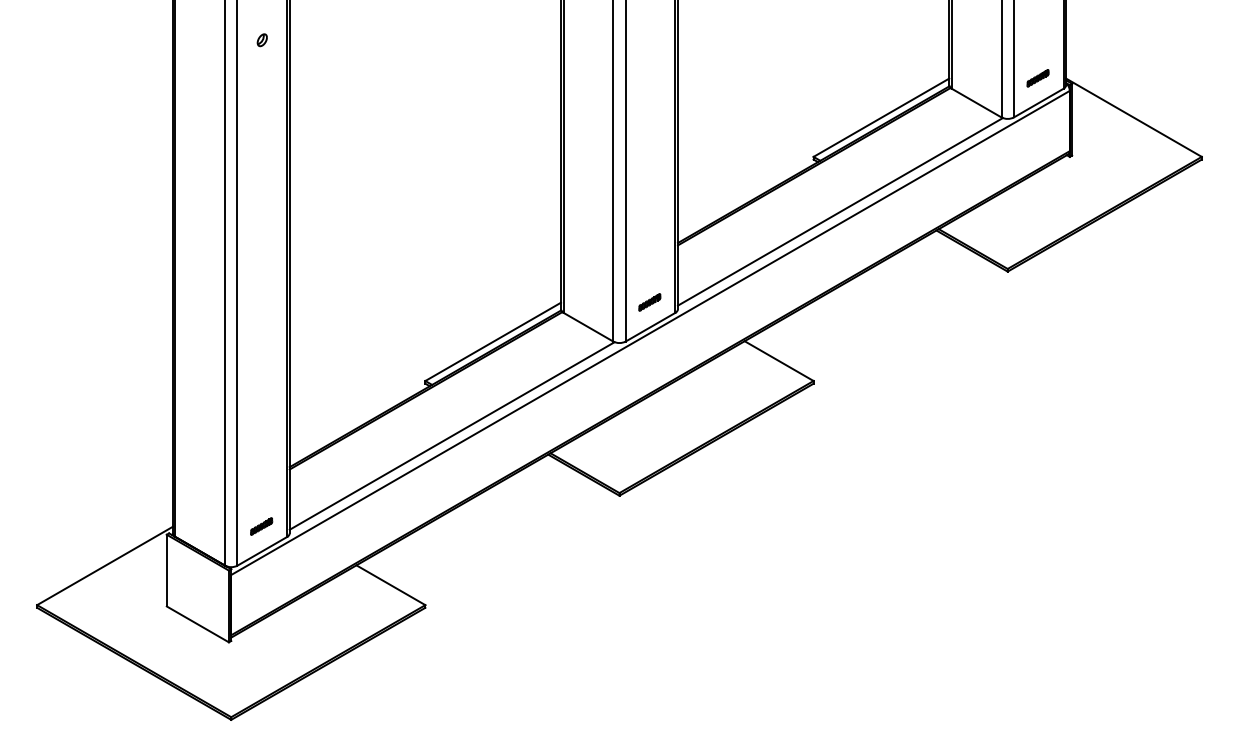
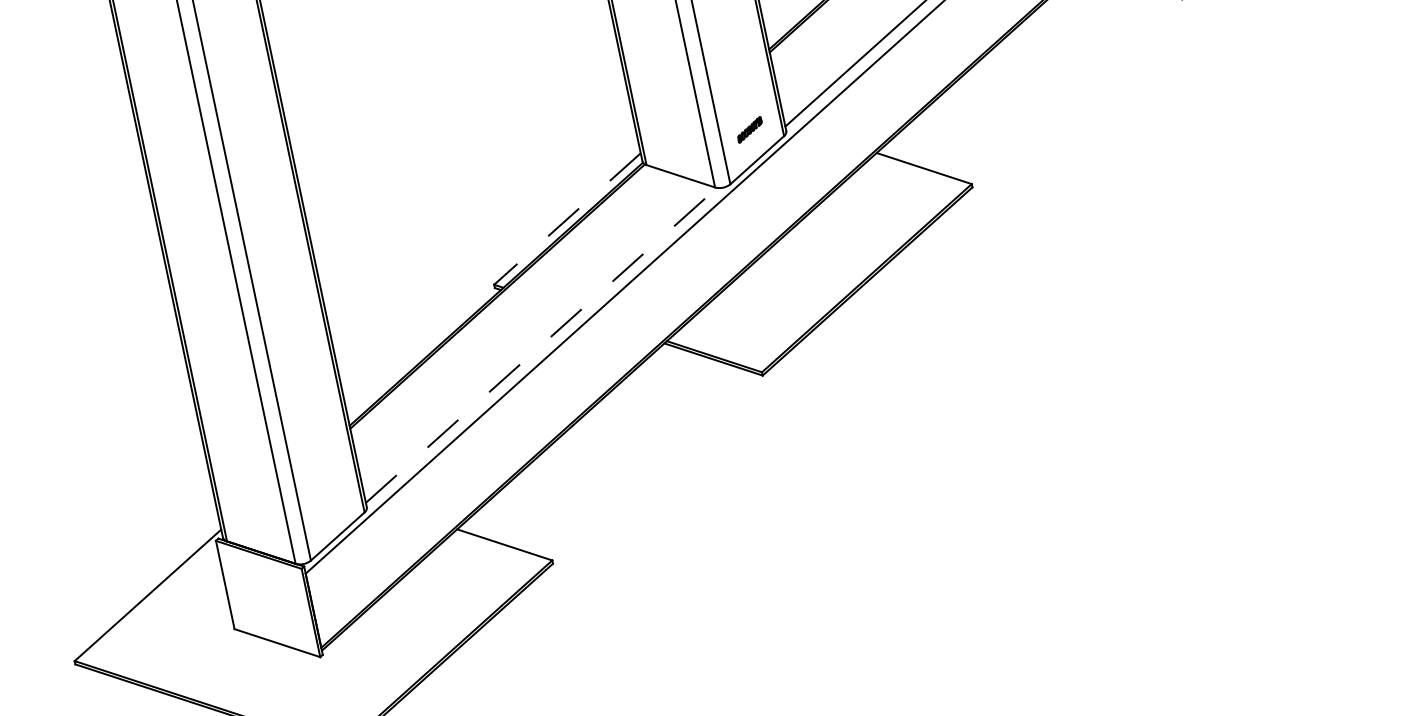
line: (492, 342) -> (566, 219), solid -> dashed
line: (452, 435) -> (541, 344), solid -> dashed
part: (261, 526) -> (330, 506), removed

